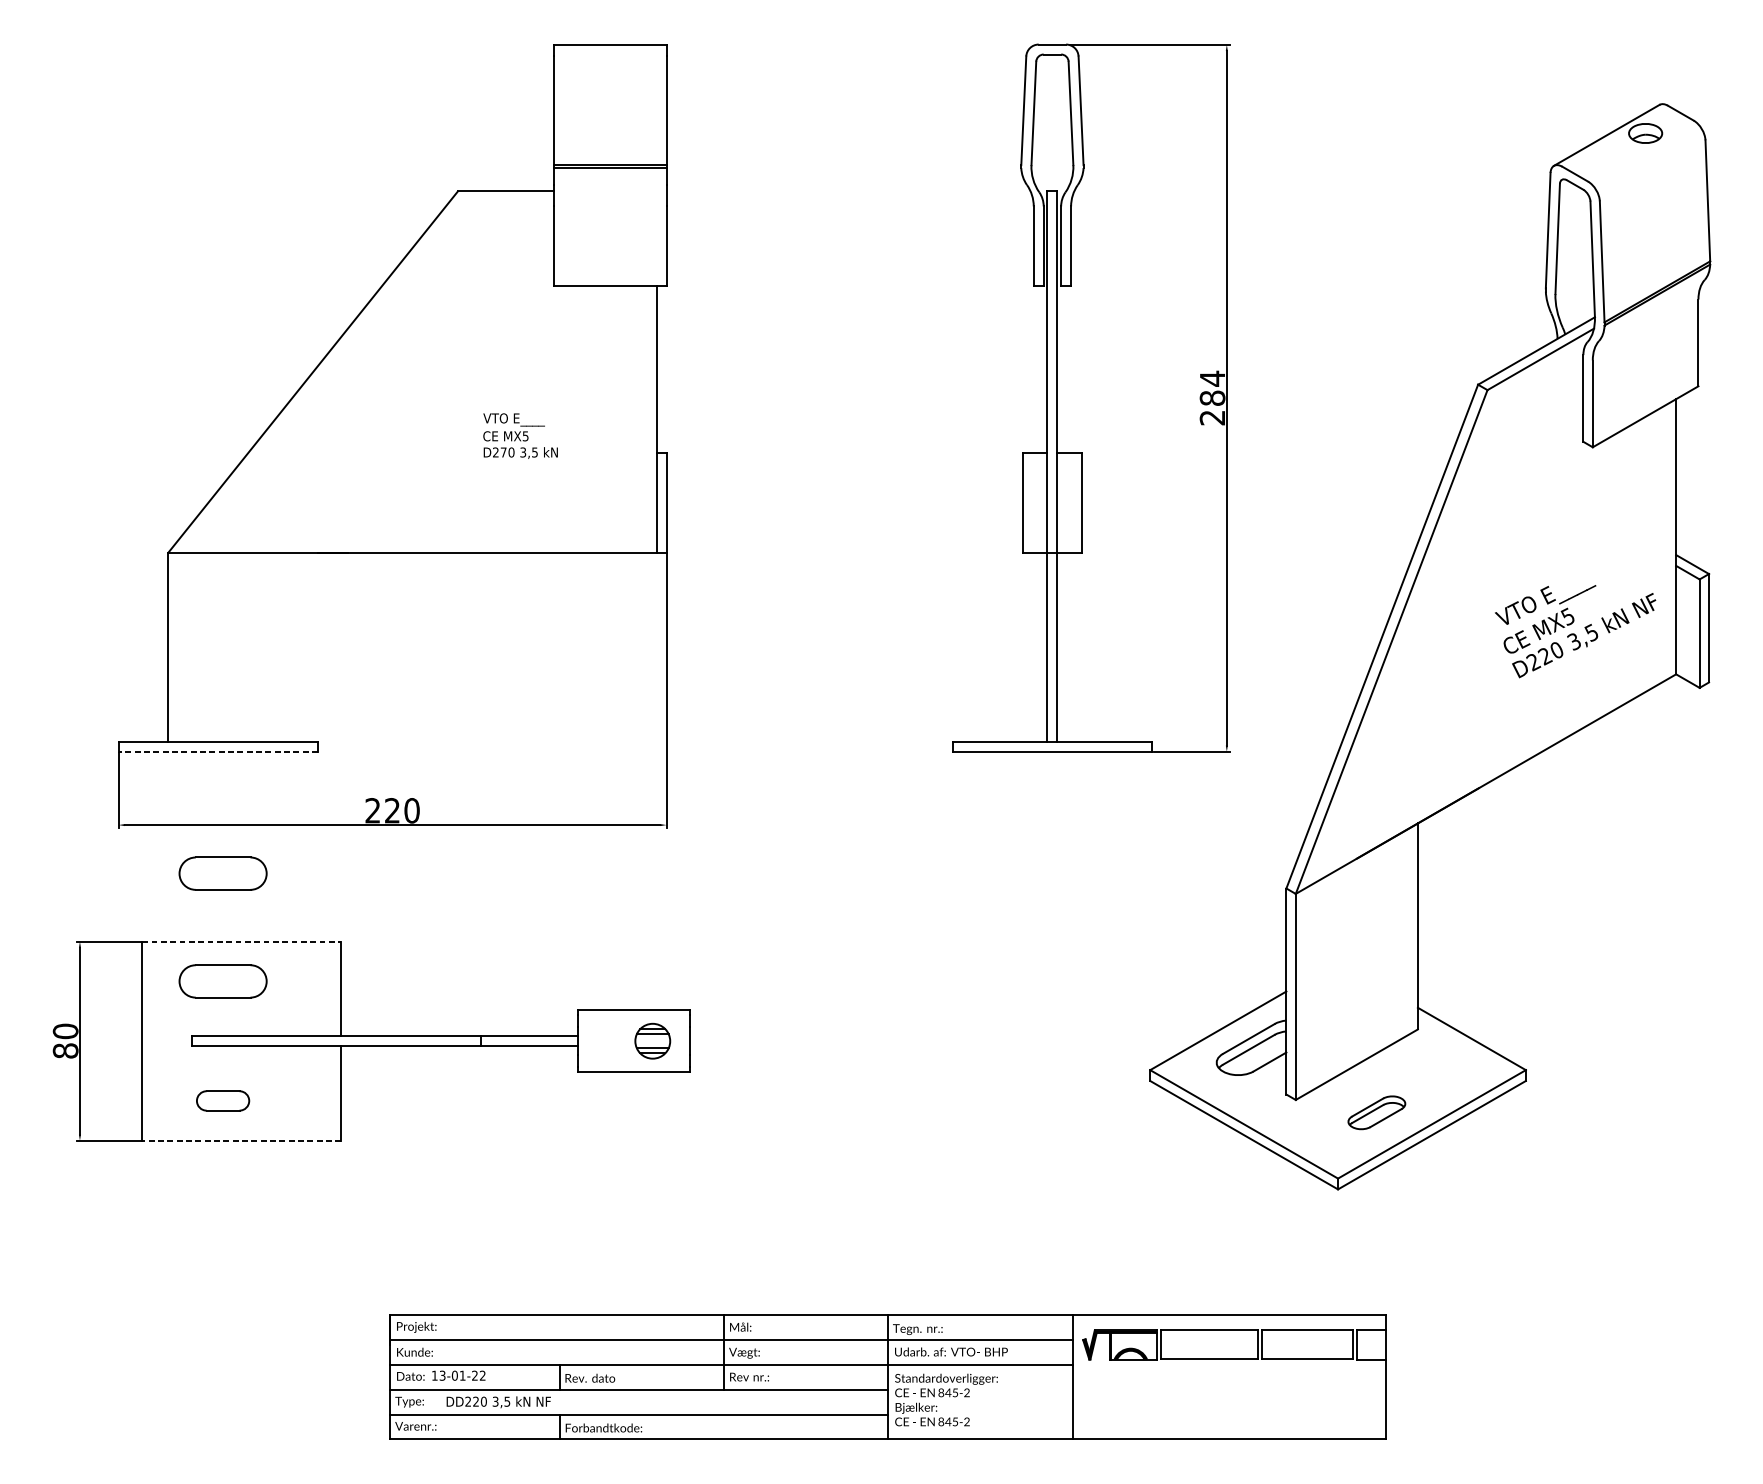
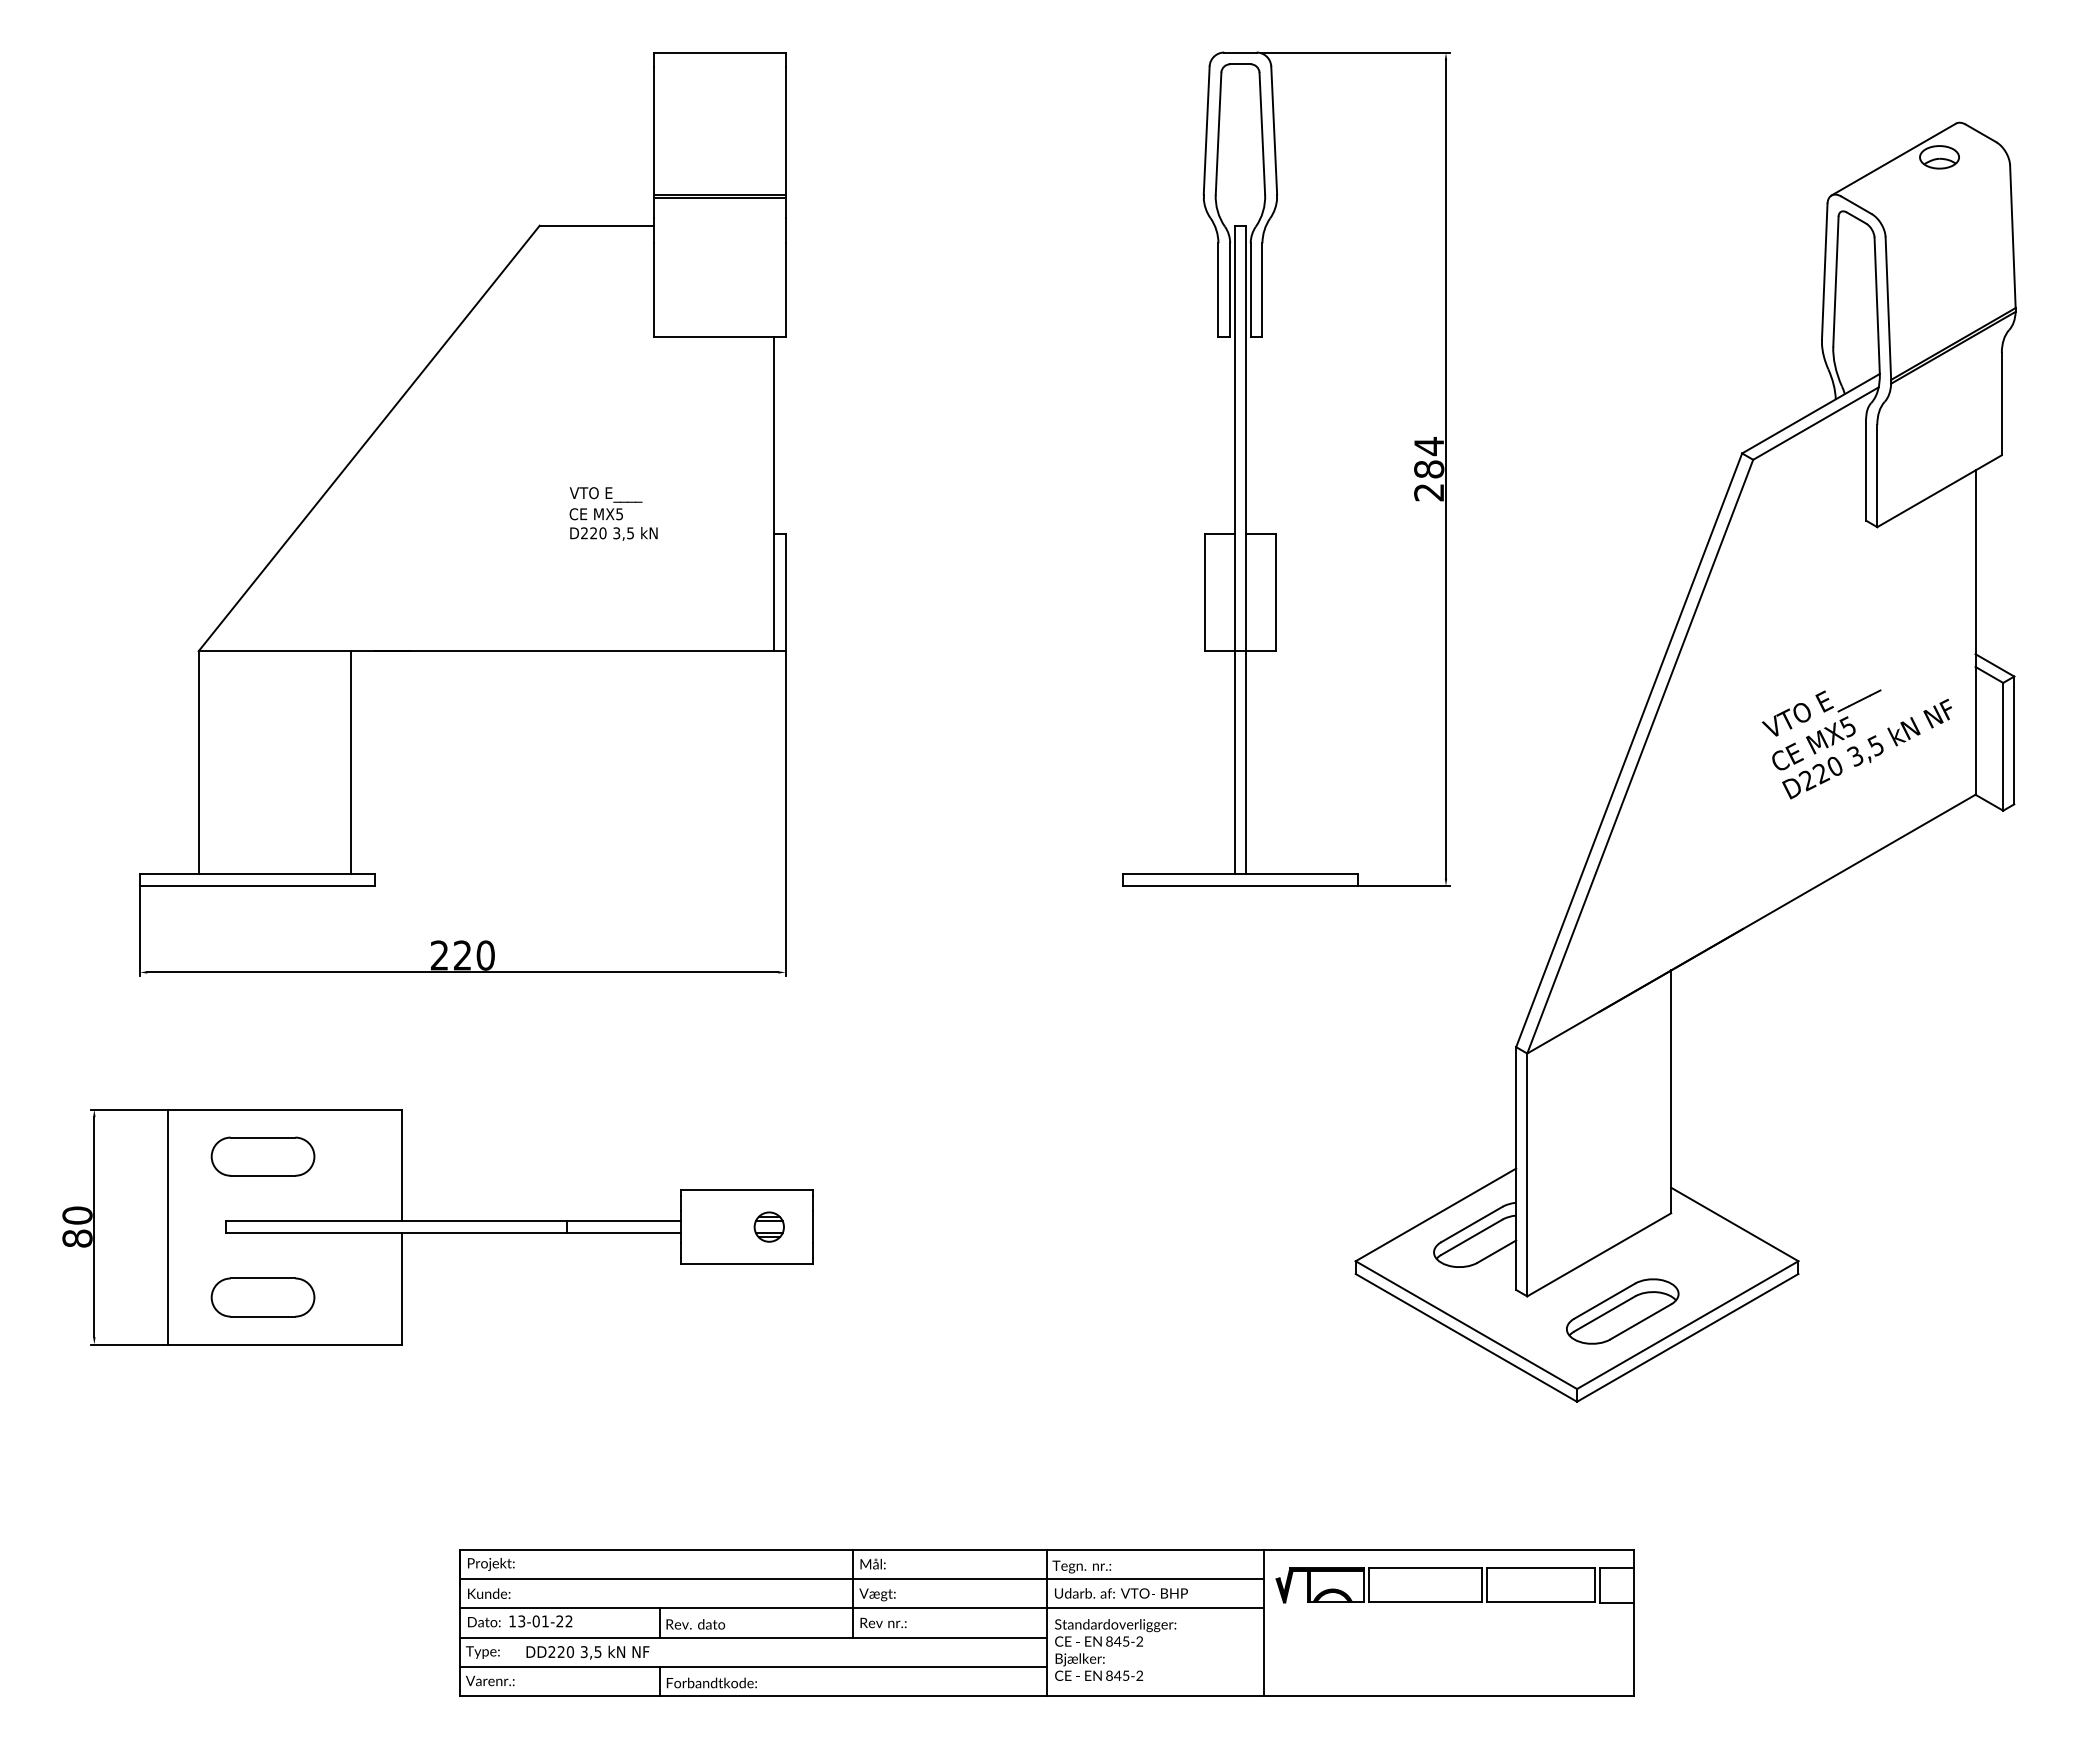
text: (503, 452) -> (593, 533), D270 -> D220
line: (298, 646) -> (351, 762), added
line: (217, 752) -> (256, 886), dashed -> solid
part: (222, 873) -> (262, 1029), removed
line: (242, 941) -> (285, 1109), dashed -> solid
part: (651, 1040) -> (768, 1226), size x0.71
part: (222, 1100) -> (262, 1297), size x1.67
part: (1376, 1112) -> (1622, 1311), size x1.67
line: (241, 1140) -> (284, 1344), dashed -> solid

